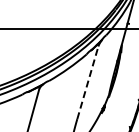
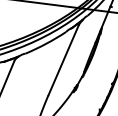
line: (87, 82) -> (63, 60), dashed -> solid

